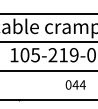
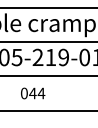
text: (75, 84) -> (32, 92), moved

